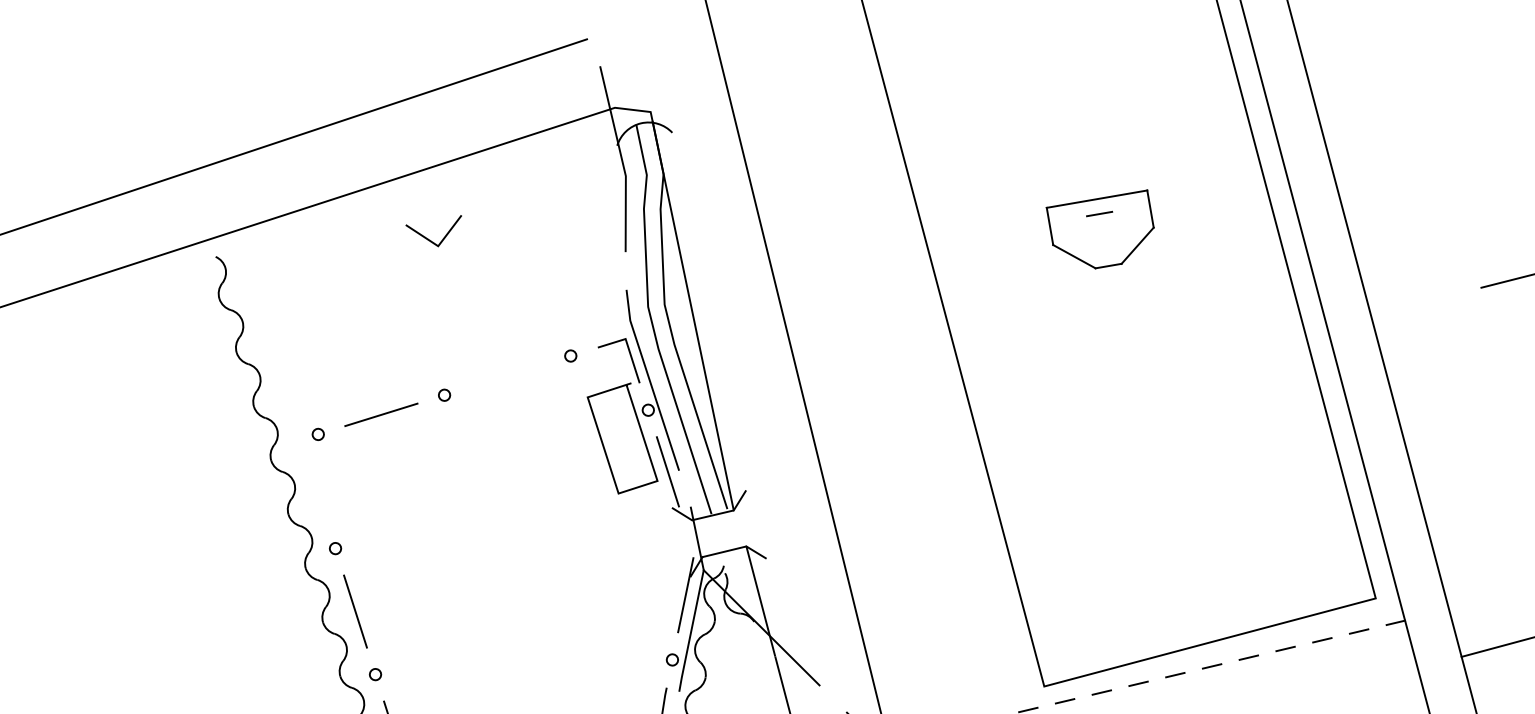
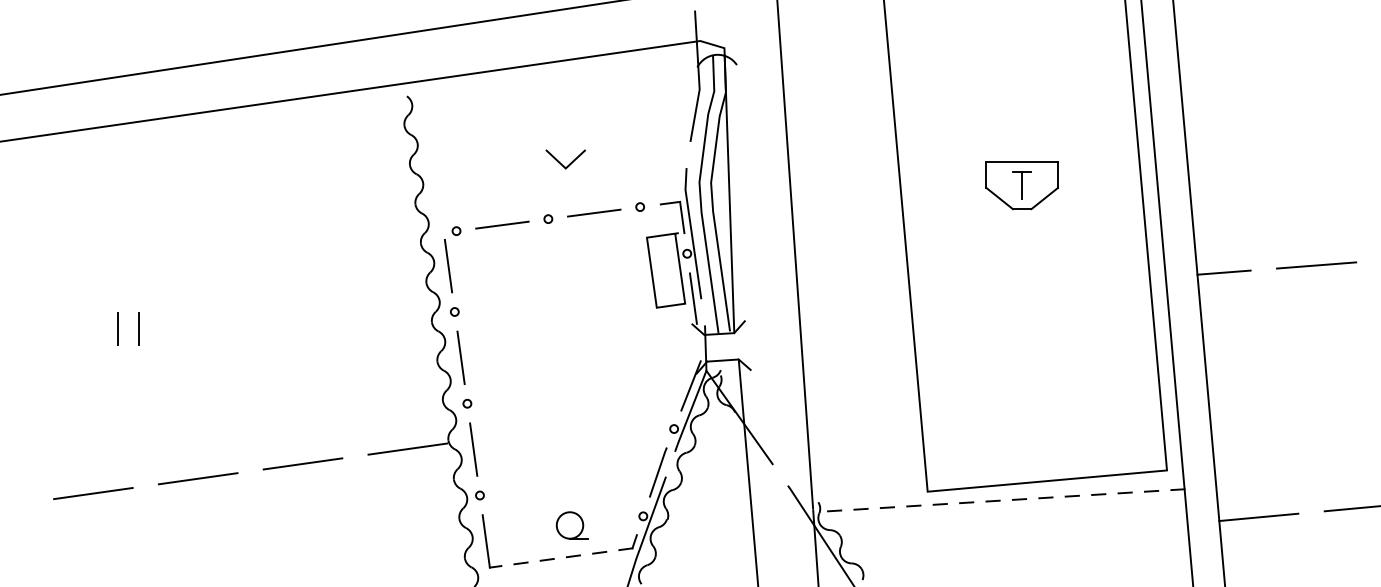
line: (1103, 232) -> (1022, 185), added
line: (431, 240) -> (561, 163), moved
line: (1407, 306) -> (1223, 272), added
line: (507, 374) -> (594, 212), added
line: (315, 484) -> (448, 265), added

